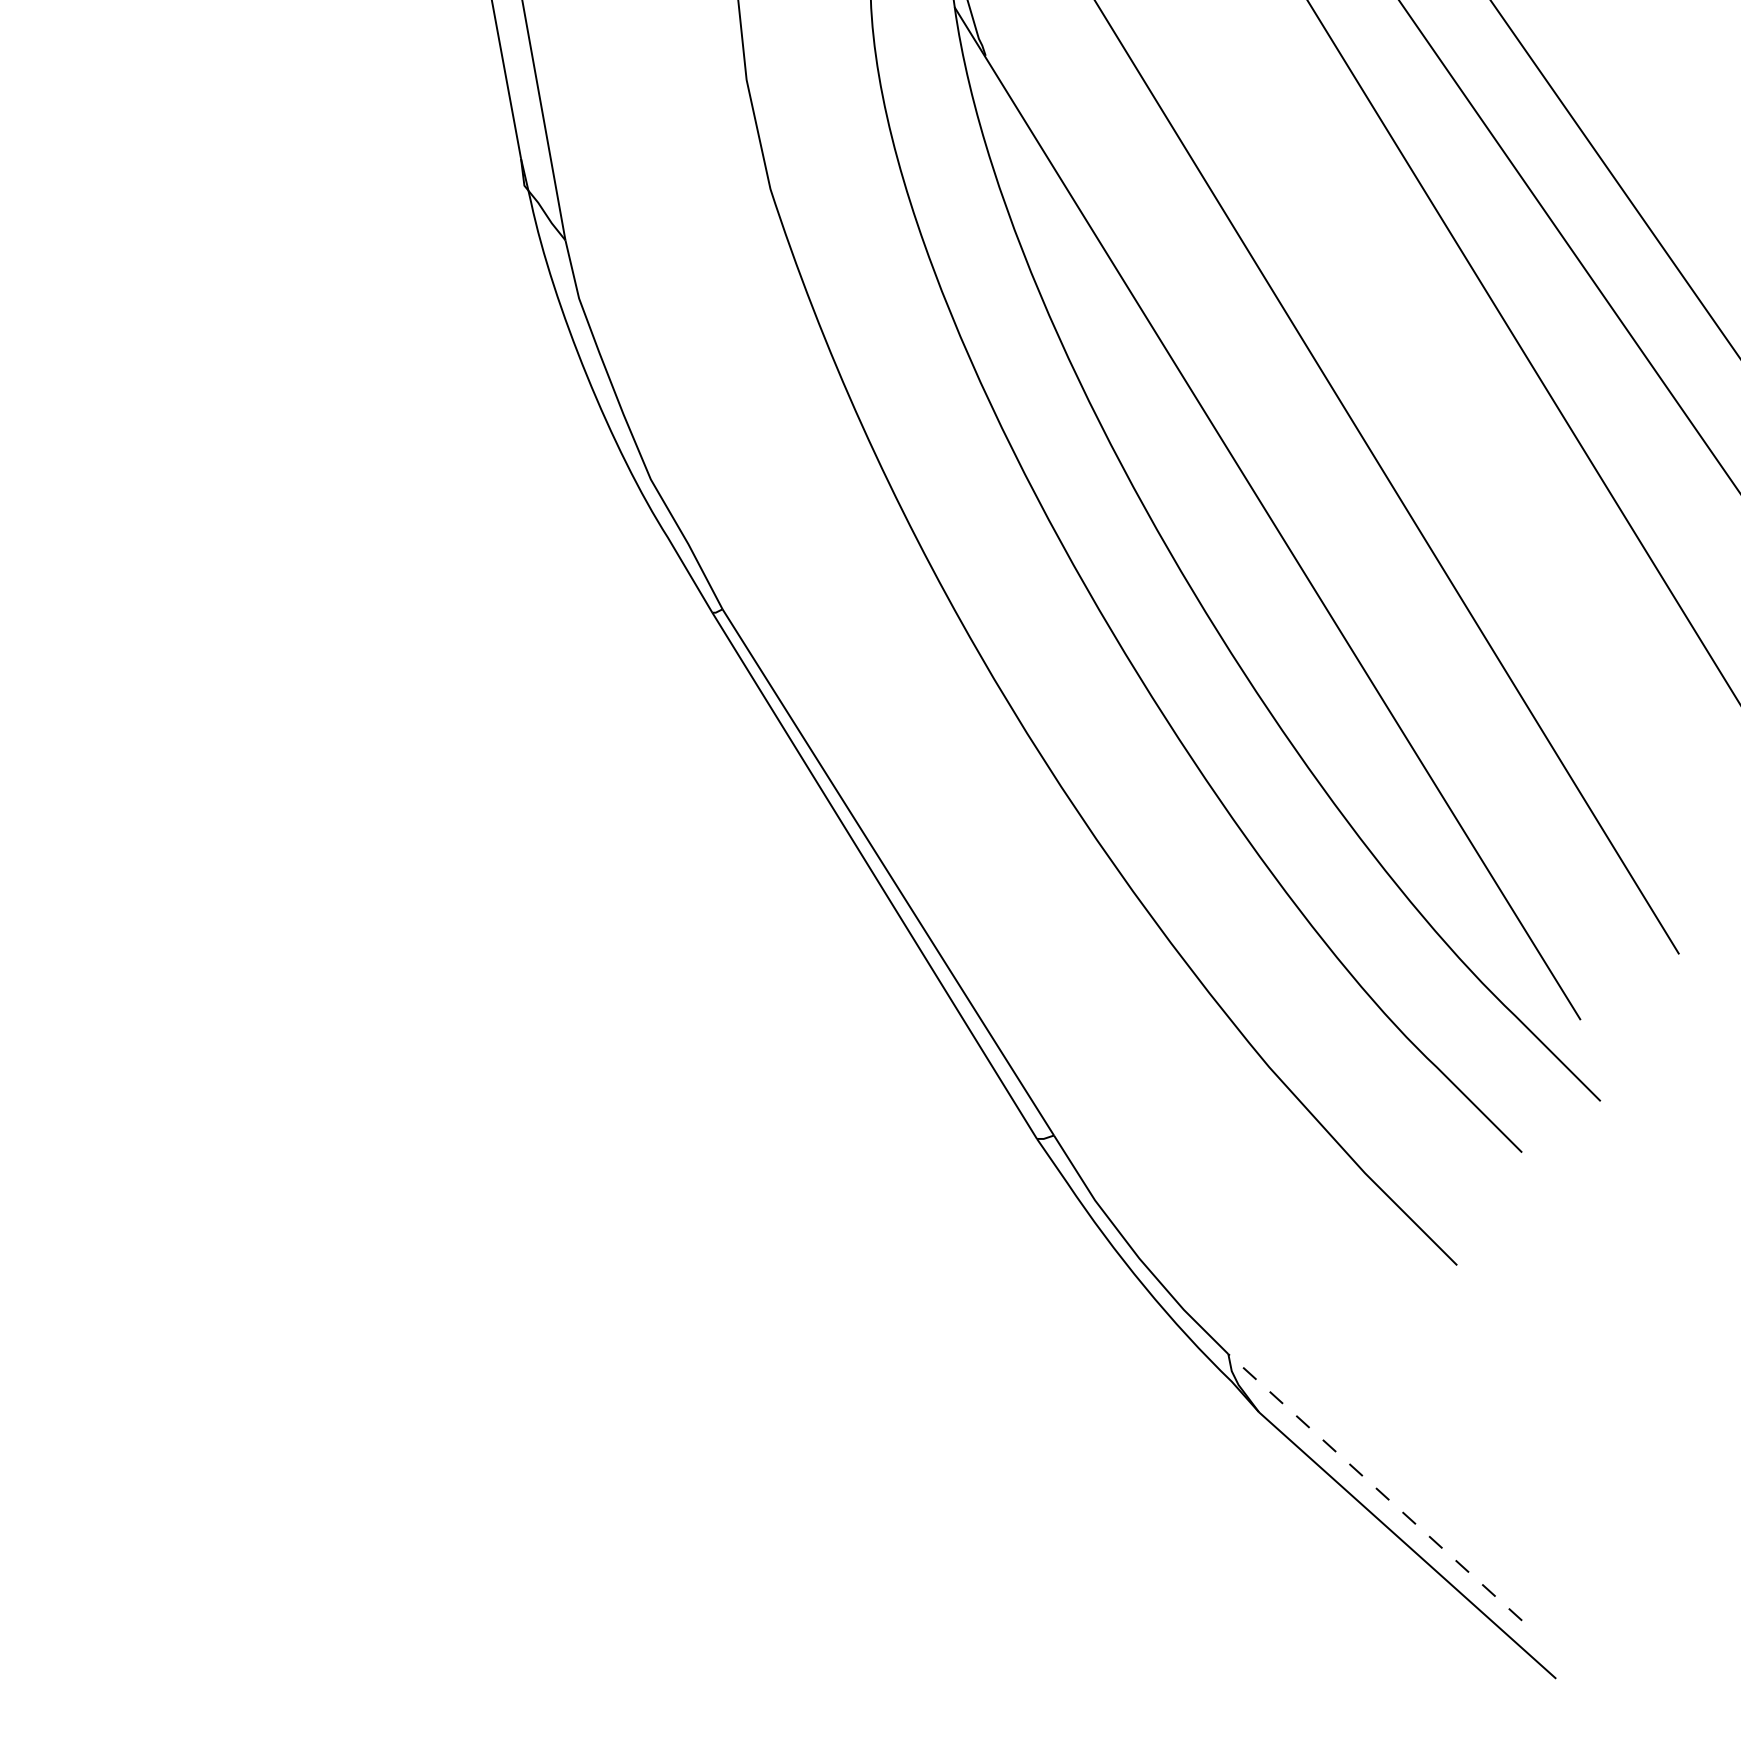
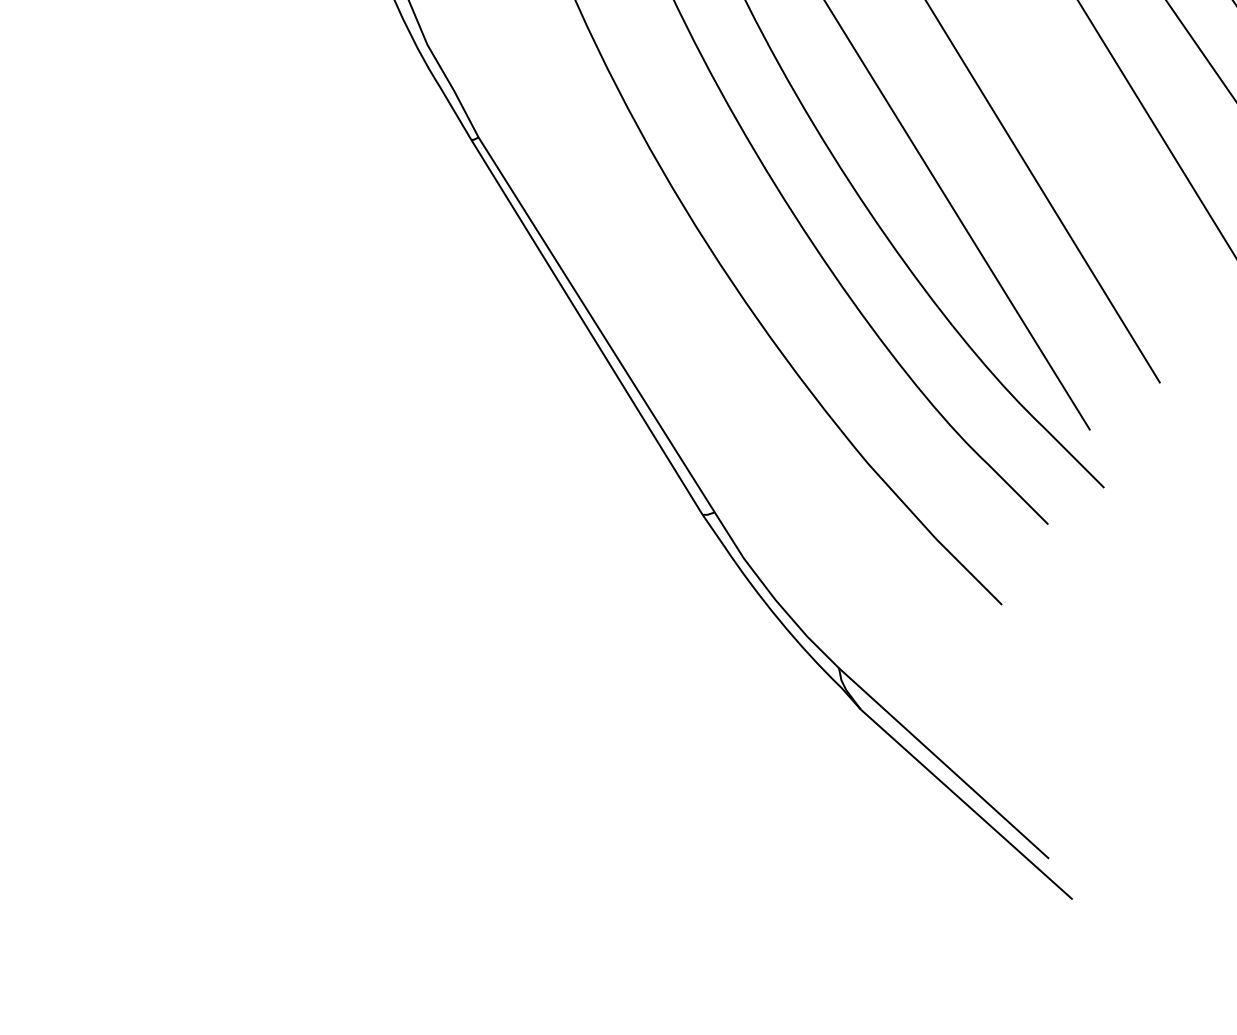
line: (1374, 1487) -> (943, 763), dashed -> solid

